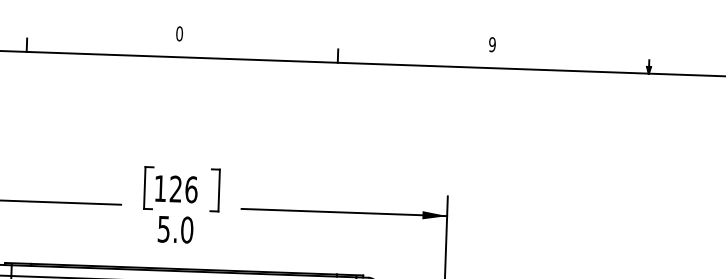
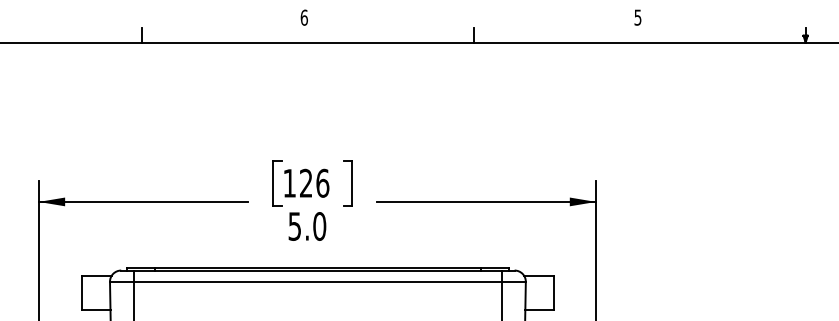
text: (178, 33) -> (303, 17), 0 -> 6
text: (491, 44) -> (637, 17), 9 -> 5

